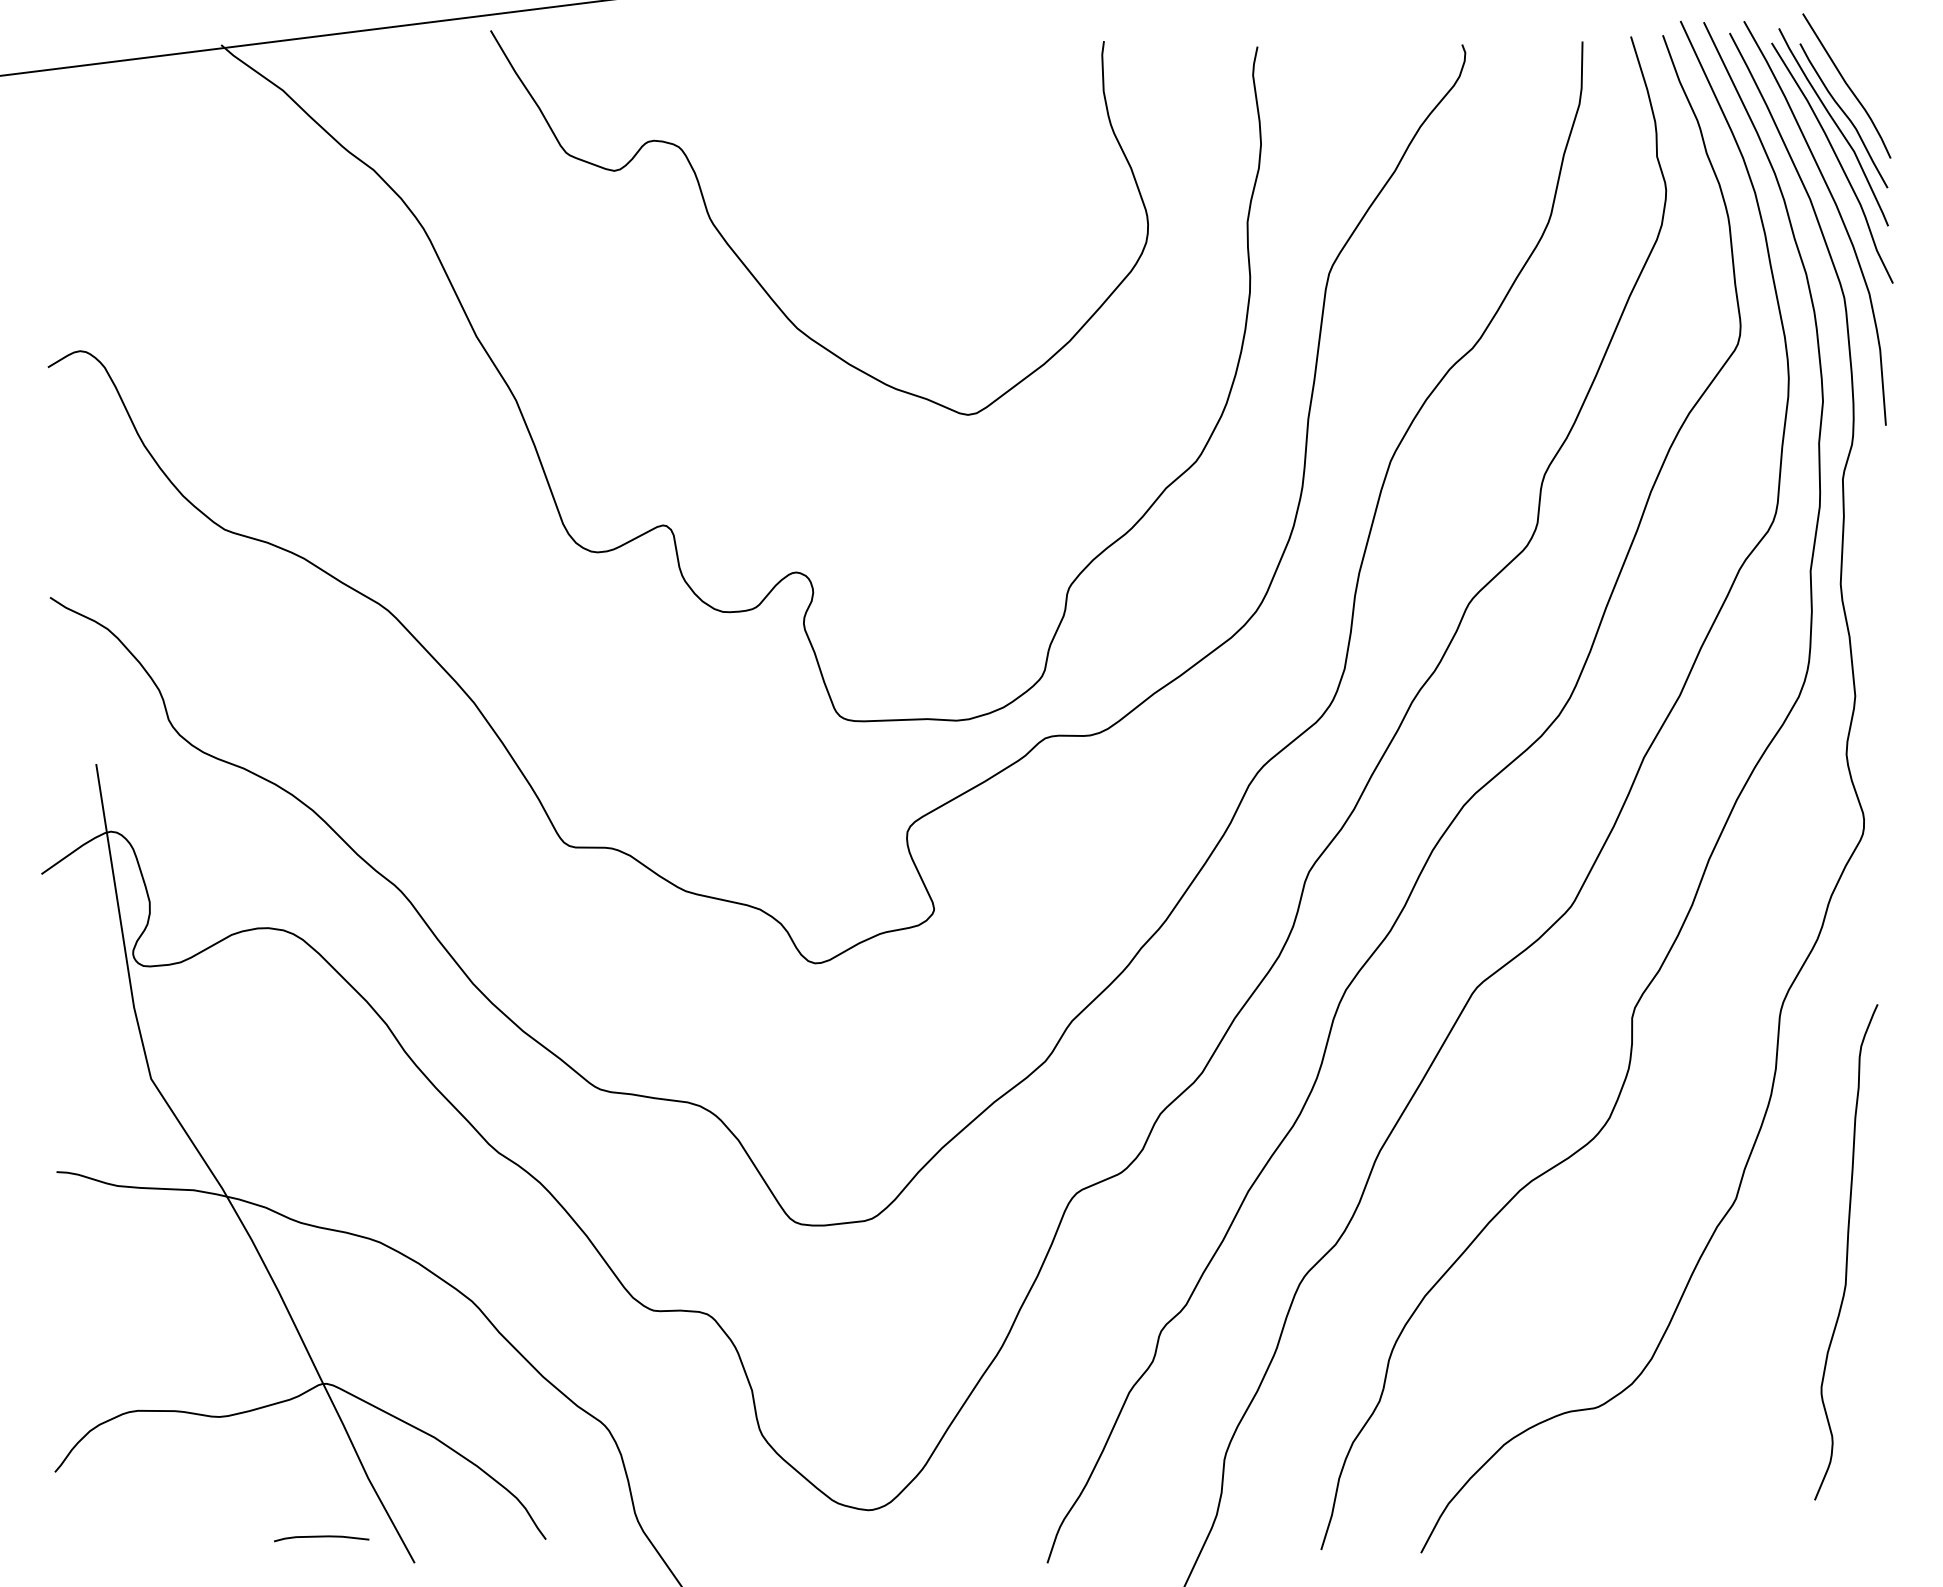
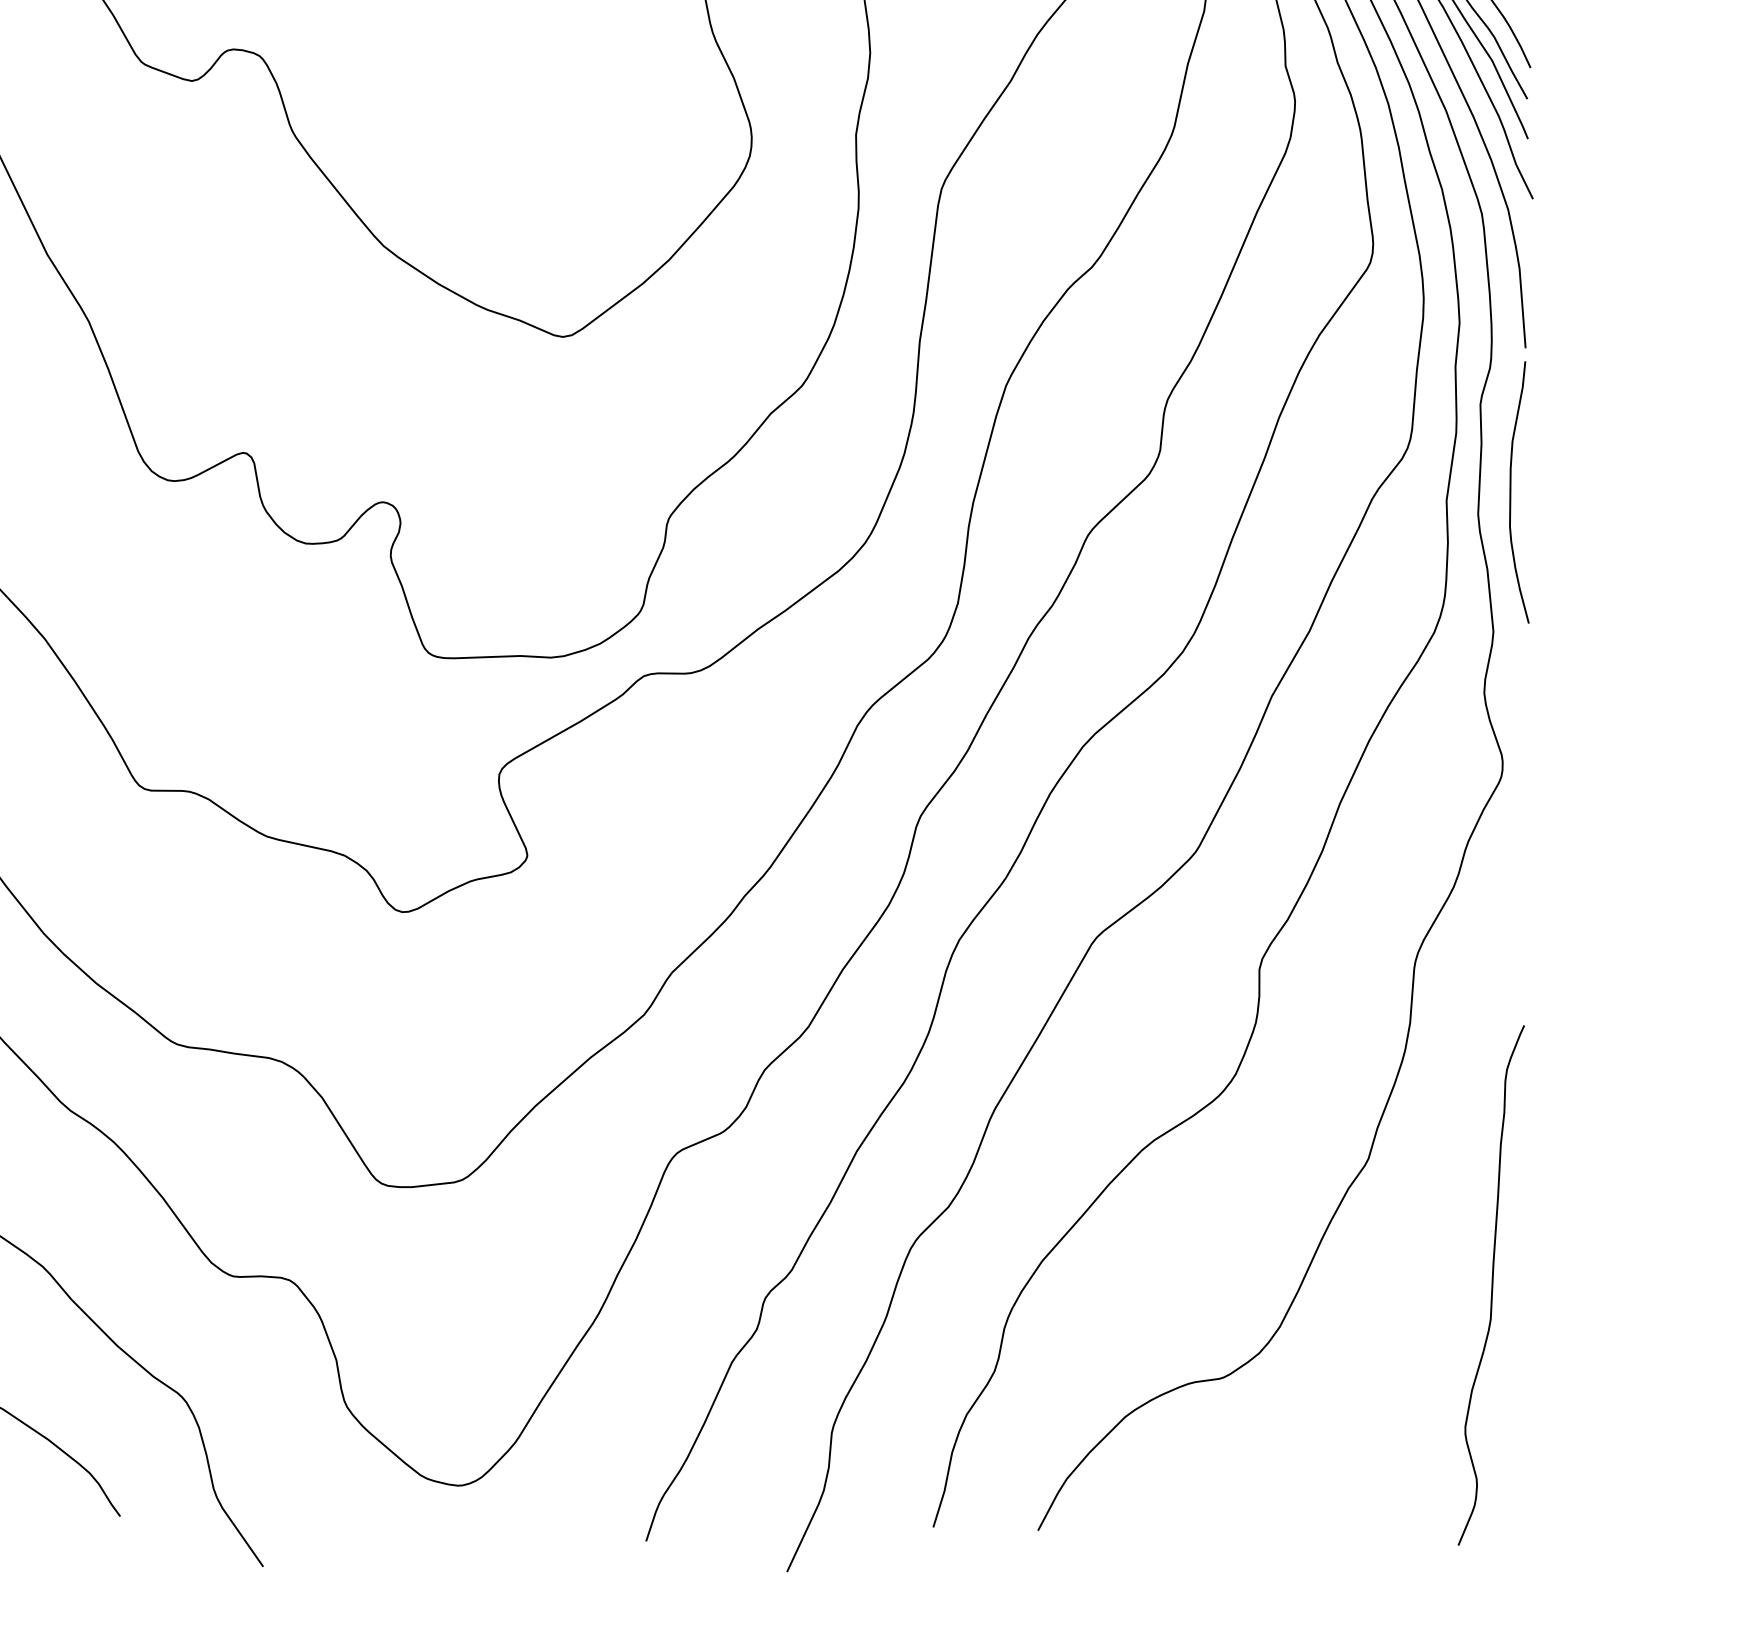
curve: (1872, 563) -> (1511, 492), added
curve: (1846, 1252) -> (1491, 1285), moved

